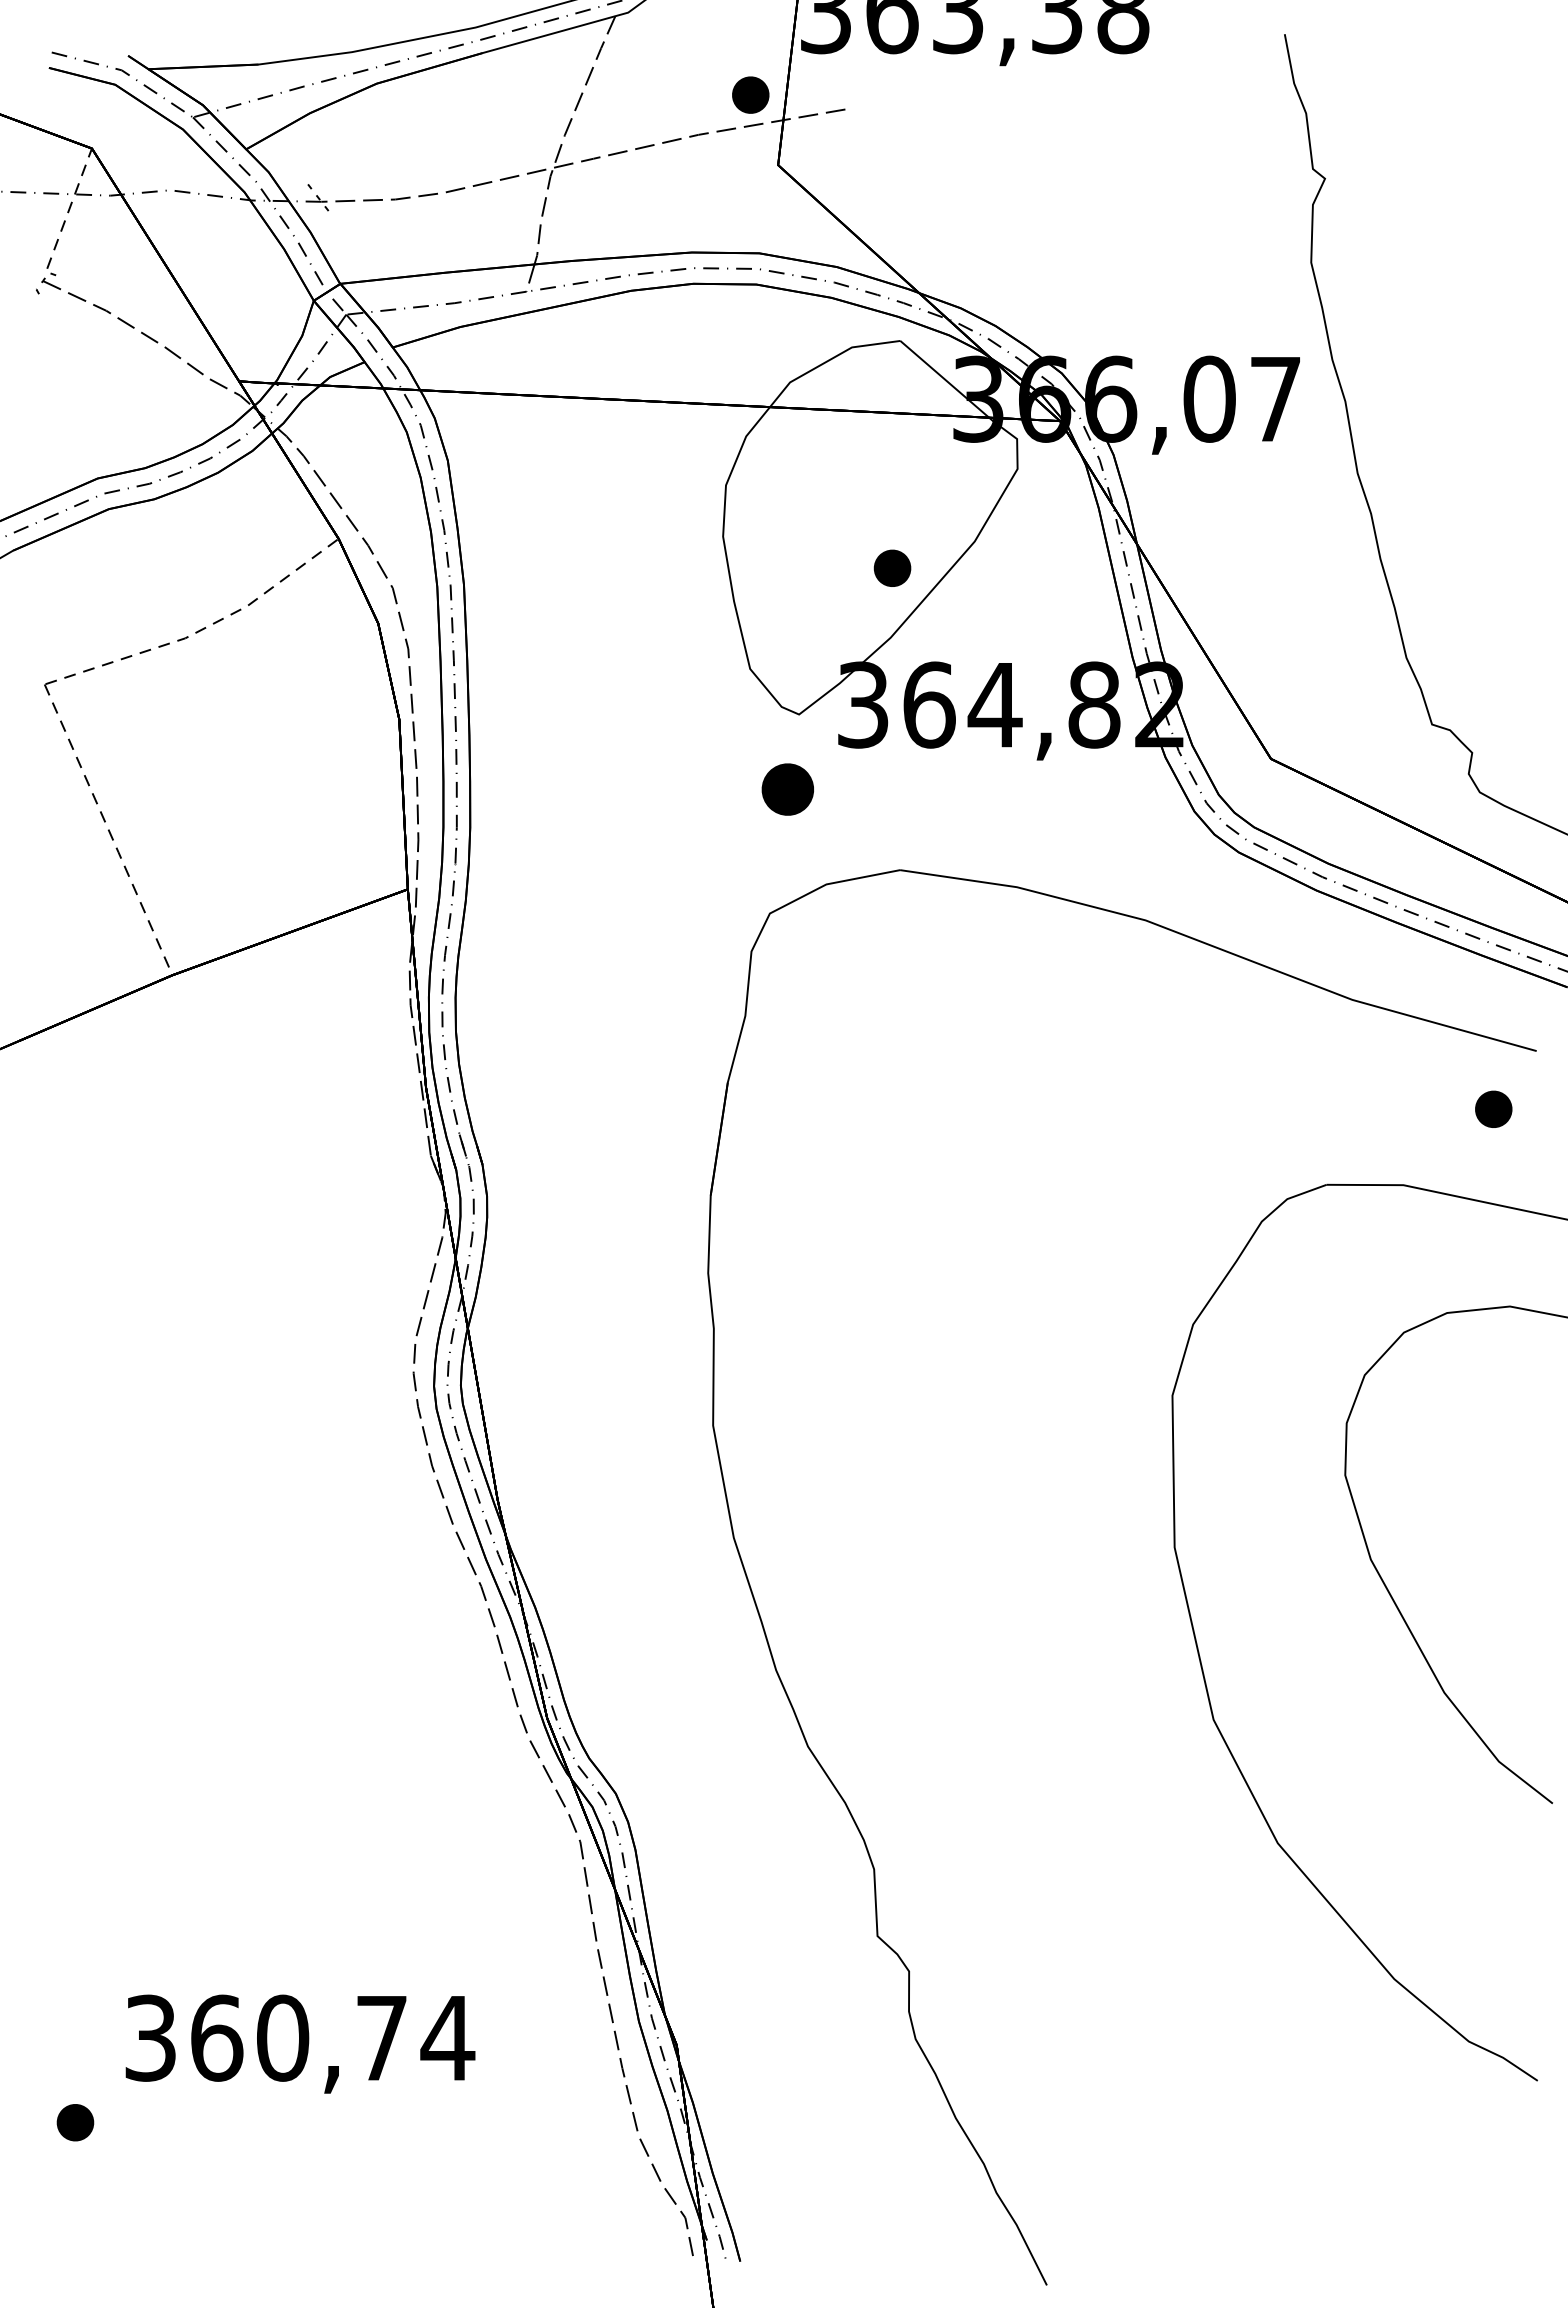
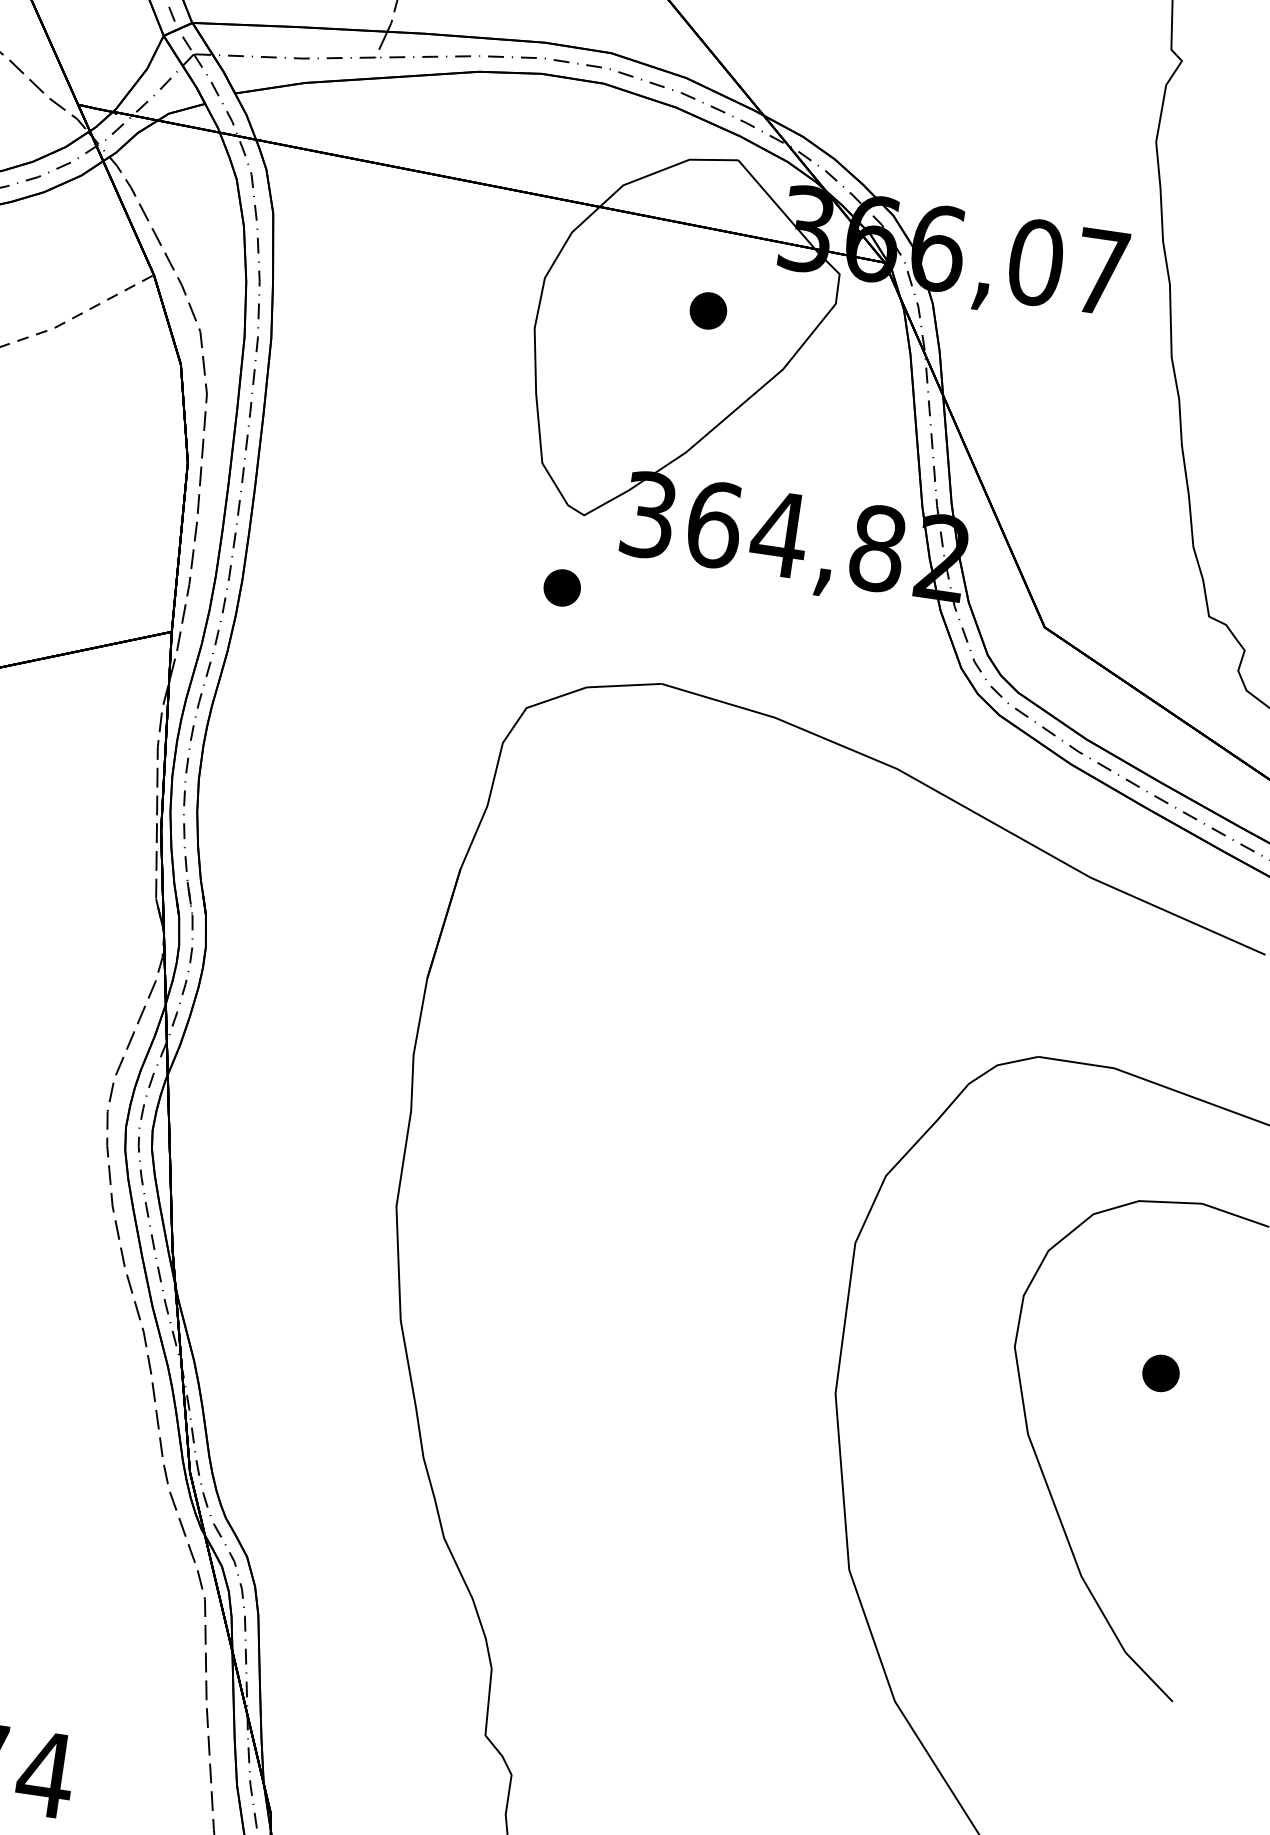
part: (892, 567) -> (708, 310), moved
part: (787, 789) -> (561, 587), size x0.71
part: (1493, 1108) -> (1160, 1372), moved

